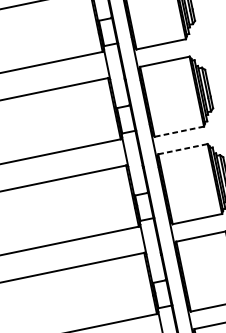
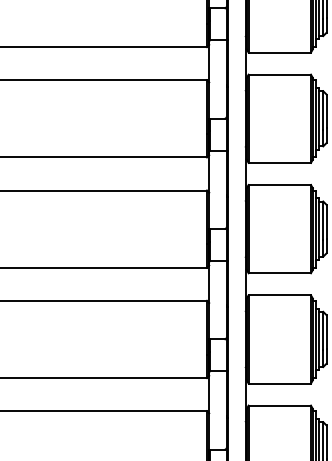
line: (179, 131) -> (279, 162), dashed -> solid
line: (183, 149) -> (280, 185), dashed -> solid

